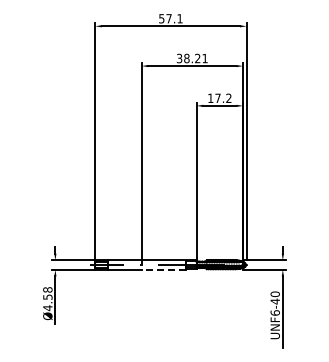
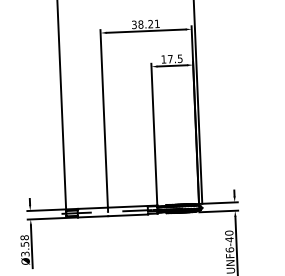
text: (228, 98) -> (179, 58), 17.2 -> 17.5
line: (163, 269) -> (127, 215), dashed -> solid
text: (47, 308) -> (25, 254), Ø4.58 -> Ø3.58

